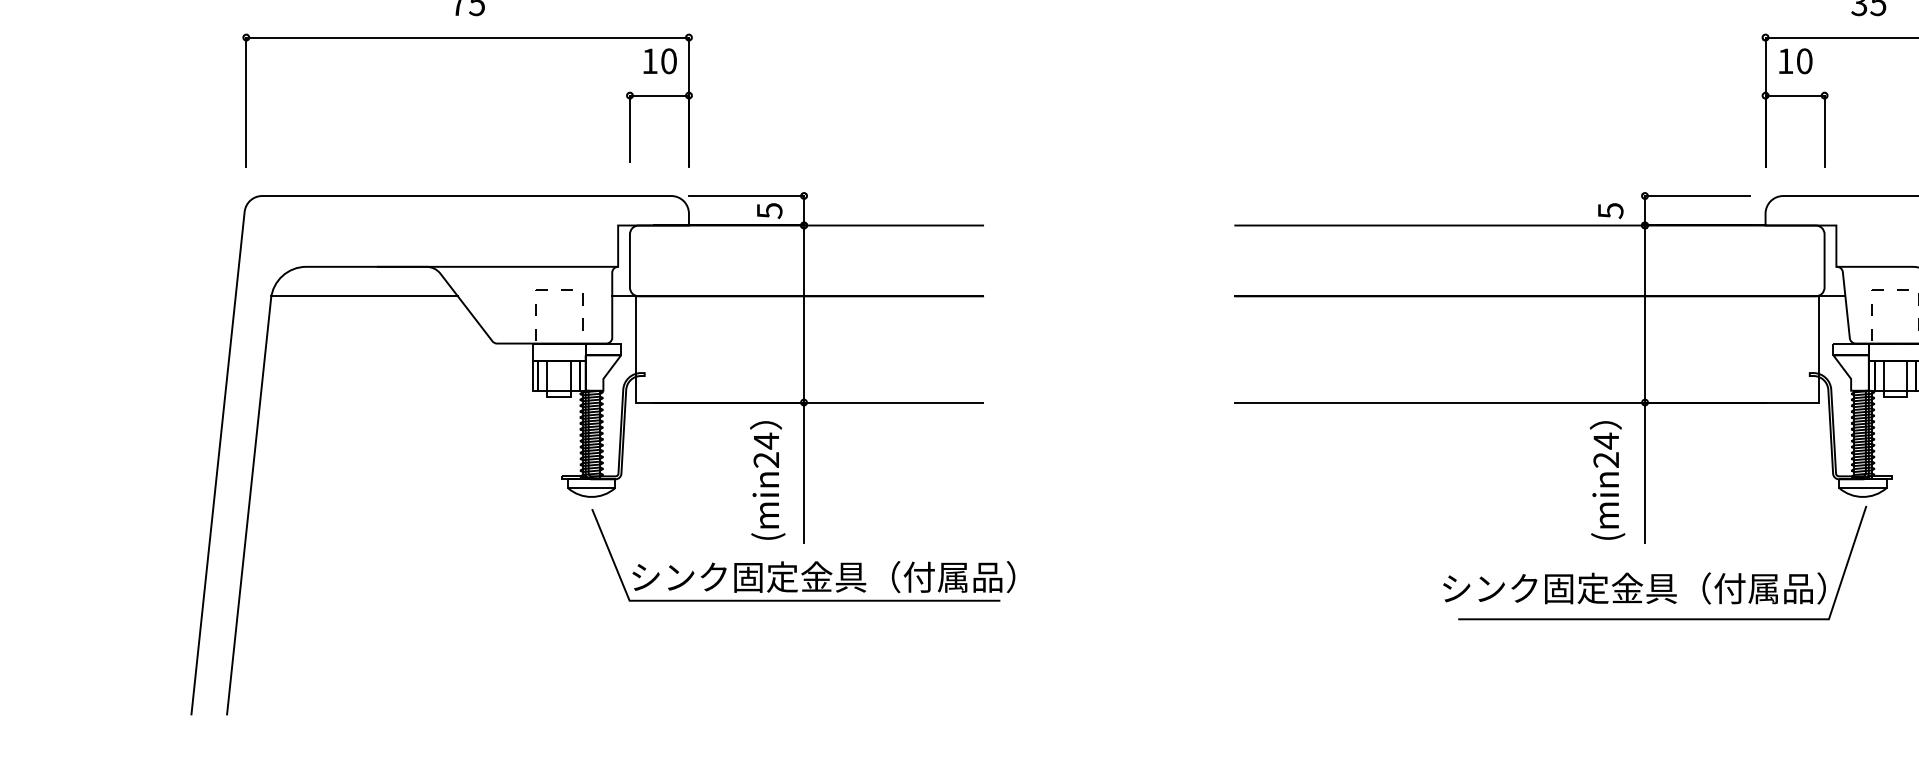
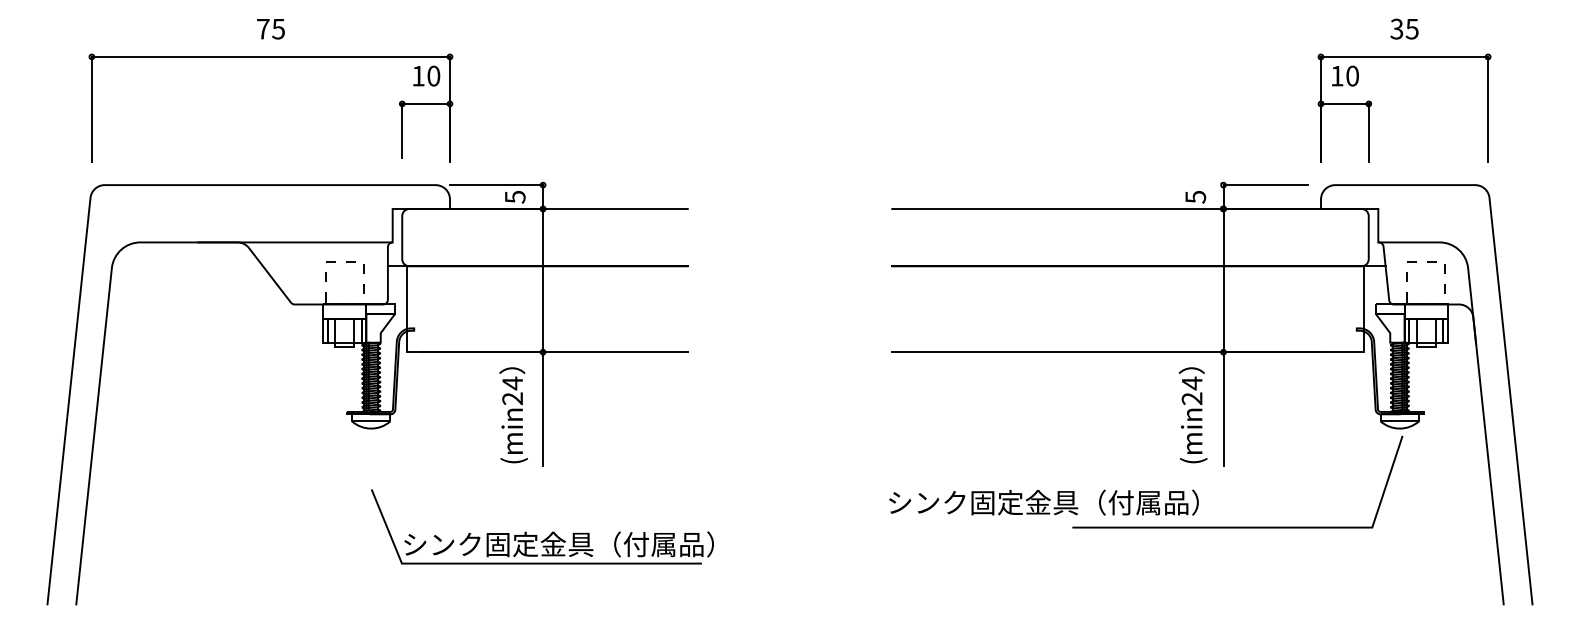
line: (364, 296) -> (187, 266), removed
part: (797, 566) -> (537, 535), moved
text: (1633, 588) -> (1043, 502), moved

